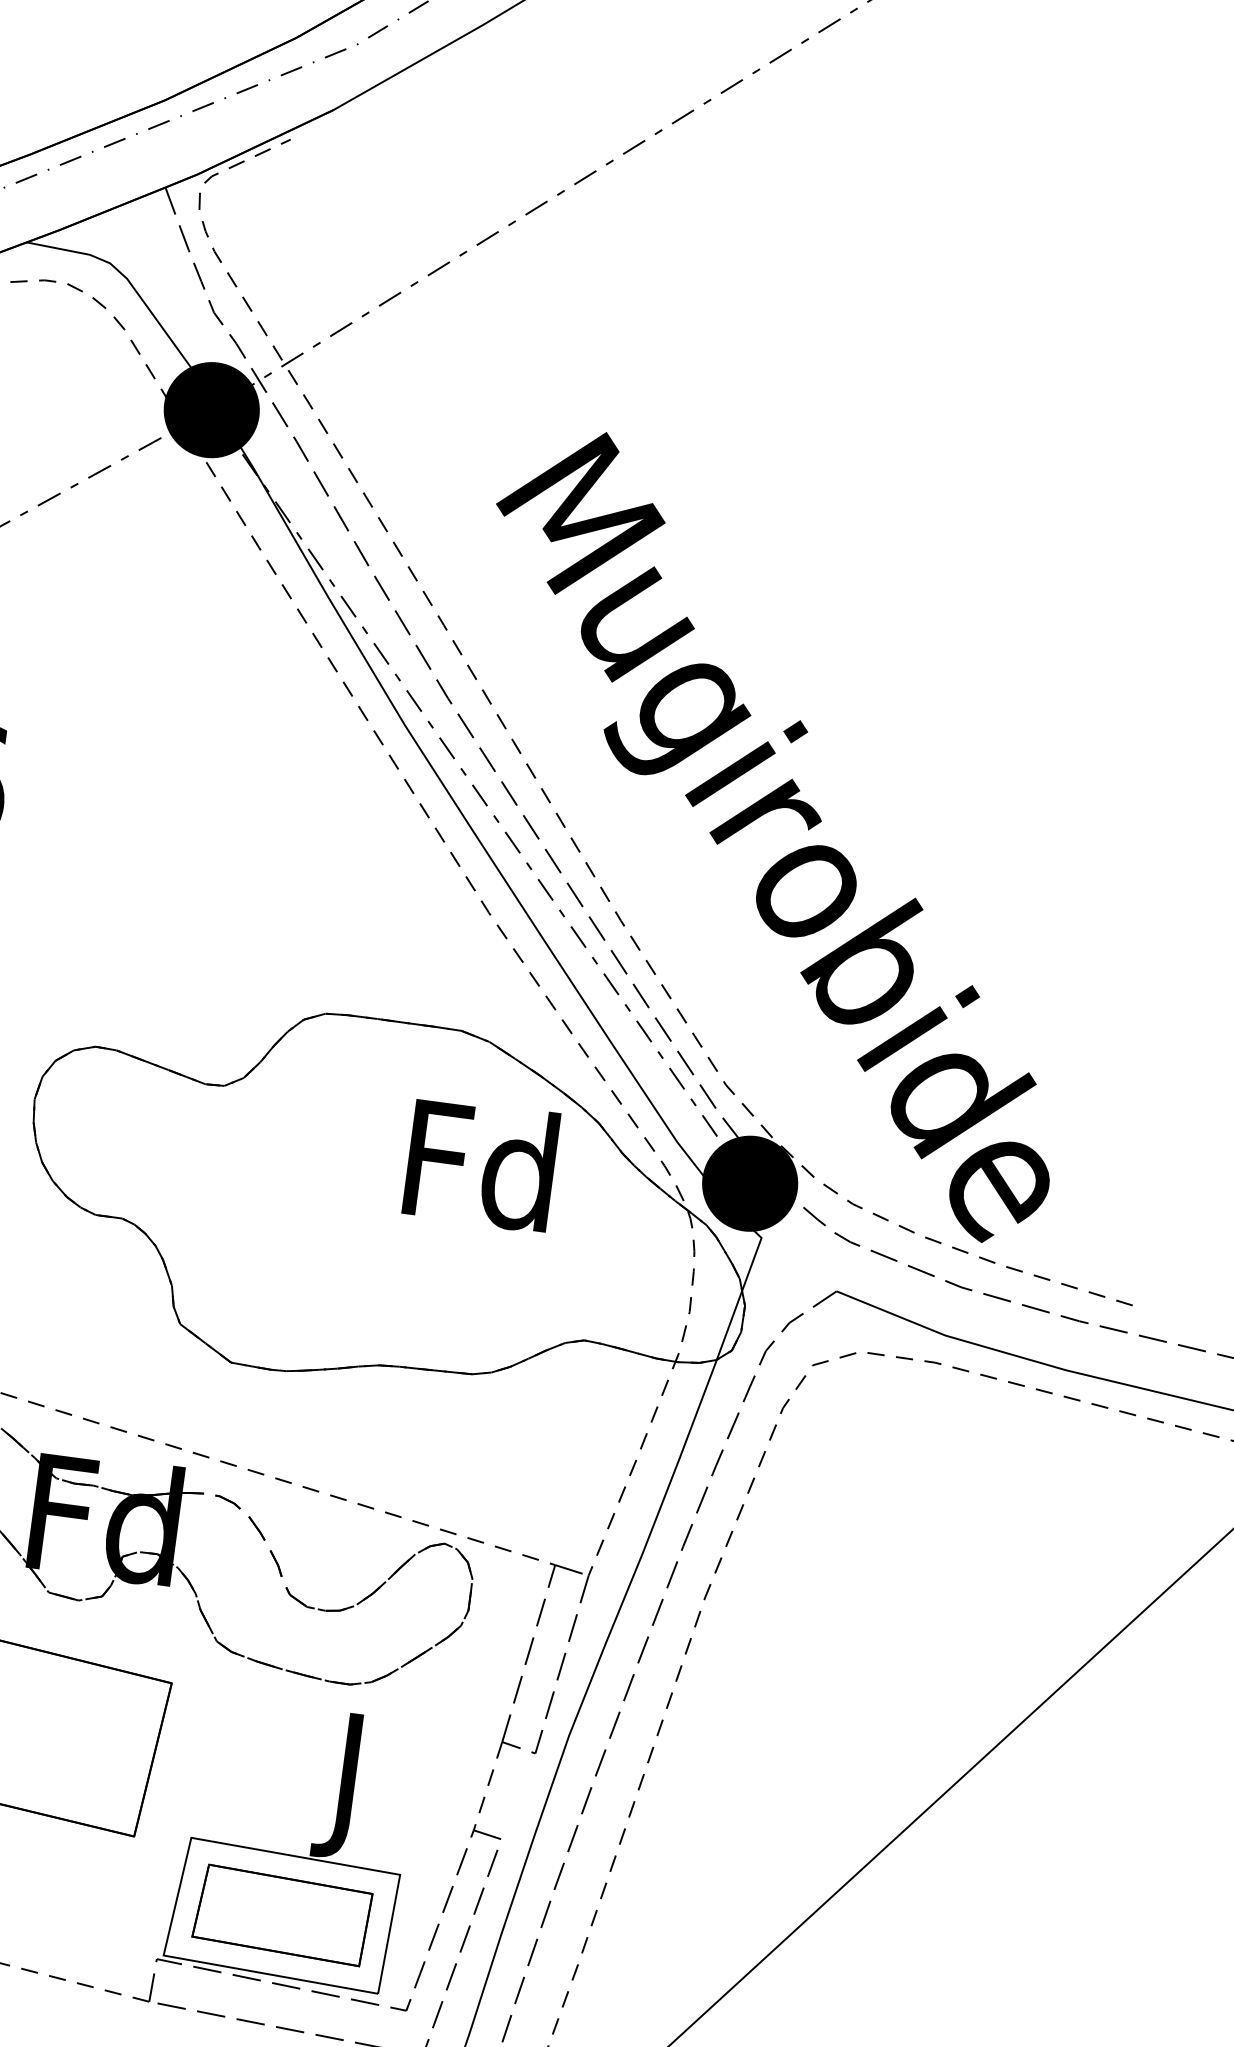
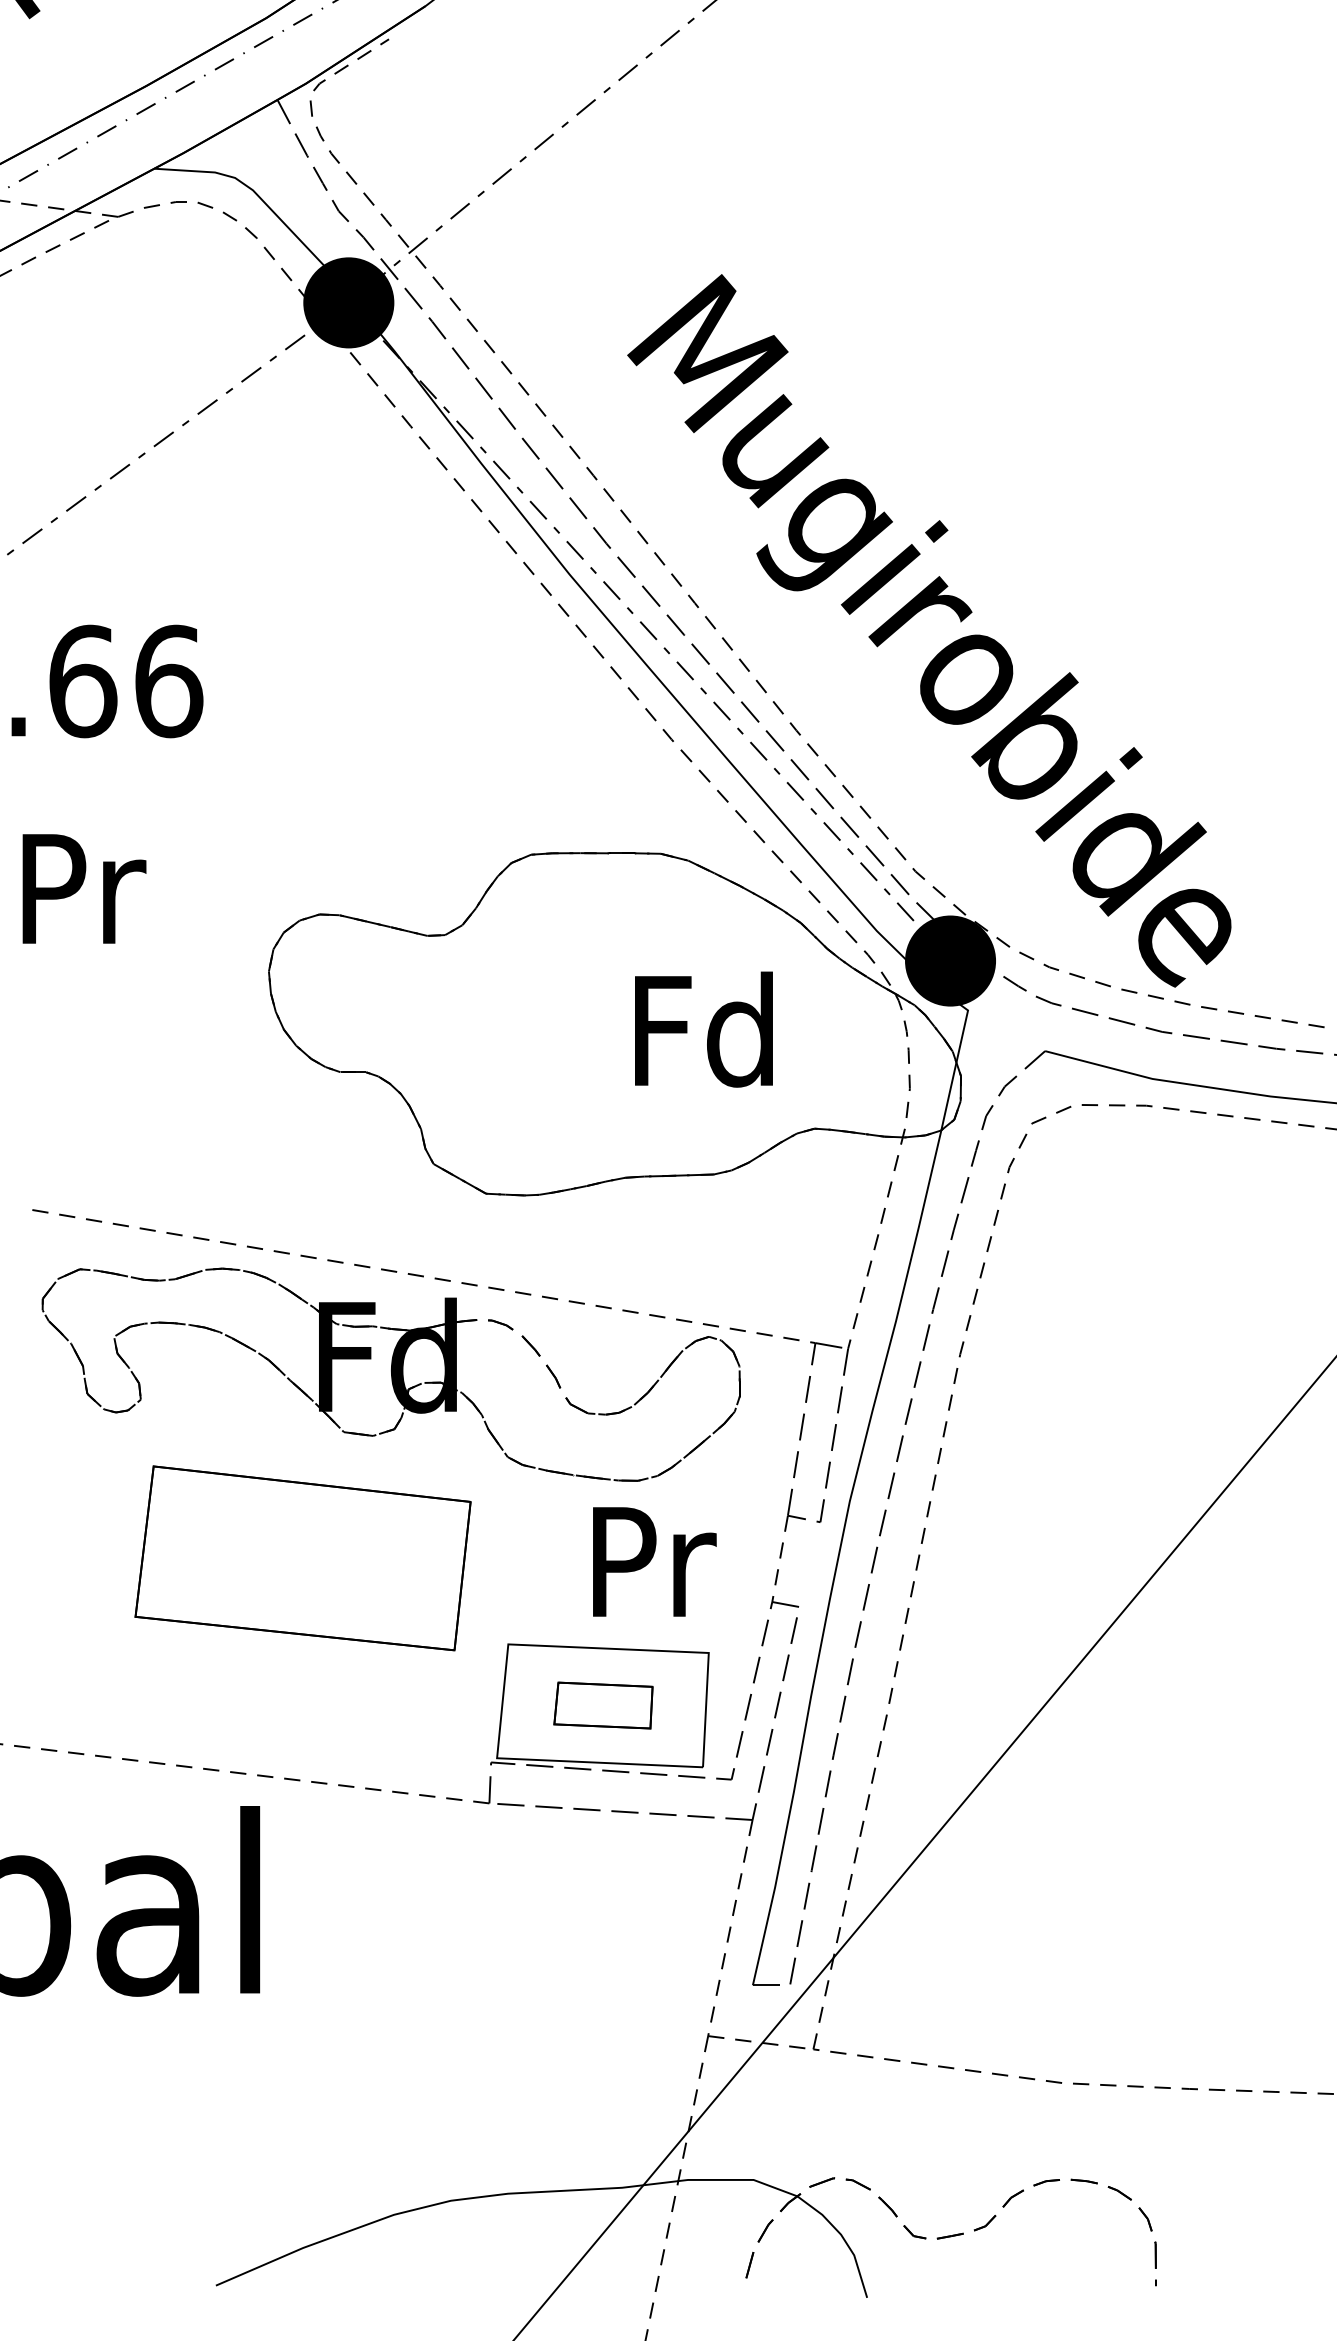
text: (480, 1164) -> (703, 1029), moved
text: (353, 1787) -> (654, 1576), J -> Pr
part: (282, 1915) -> (603, 1705), size x0.6

